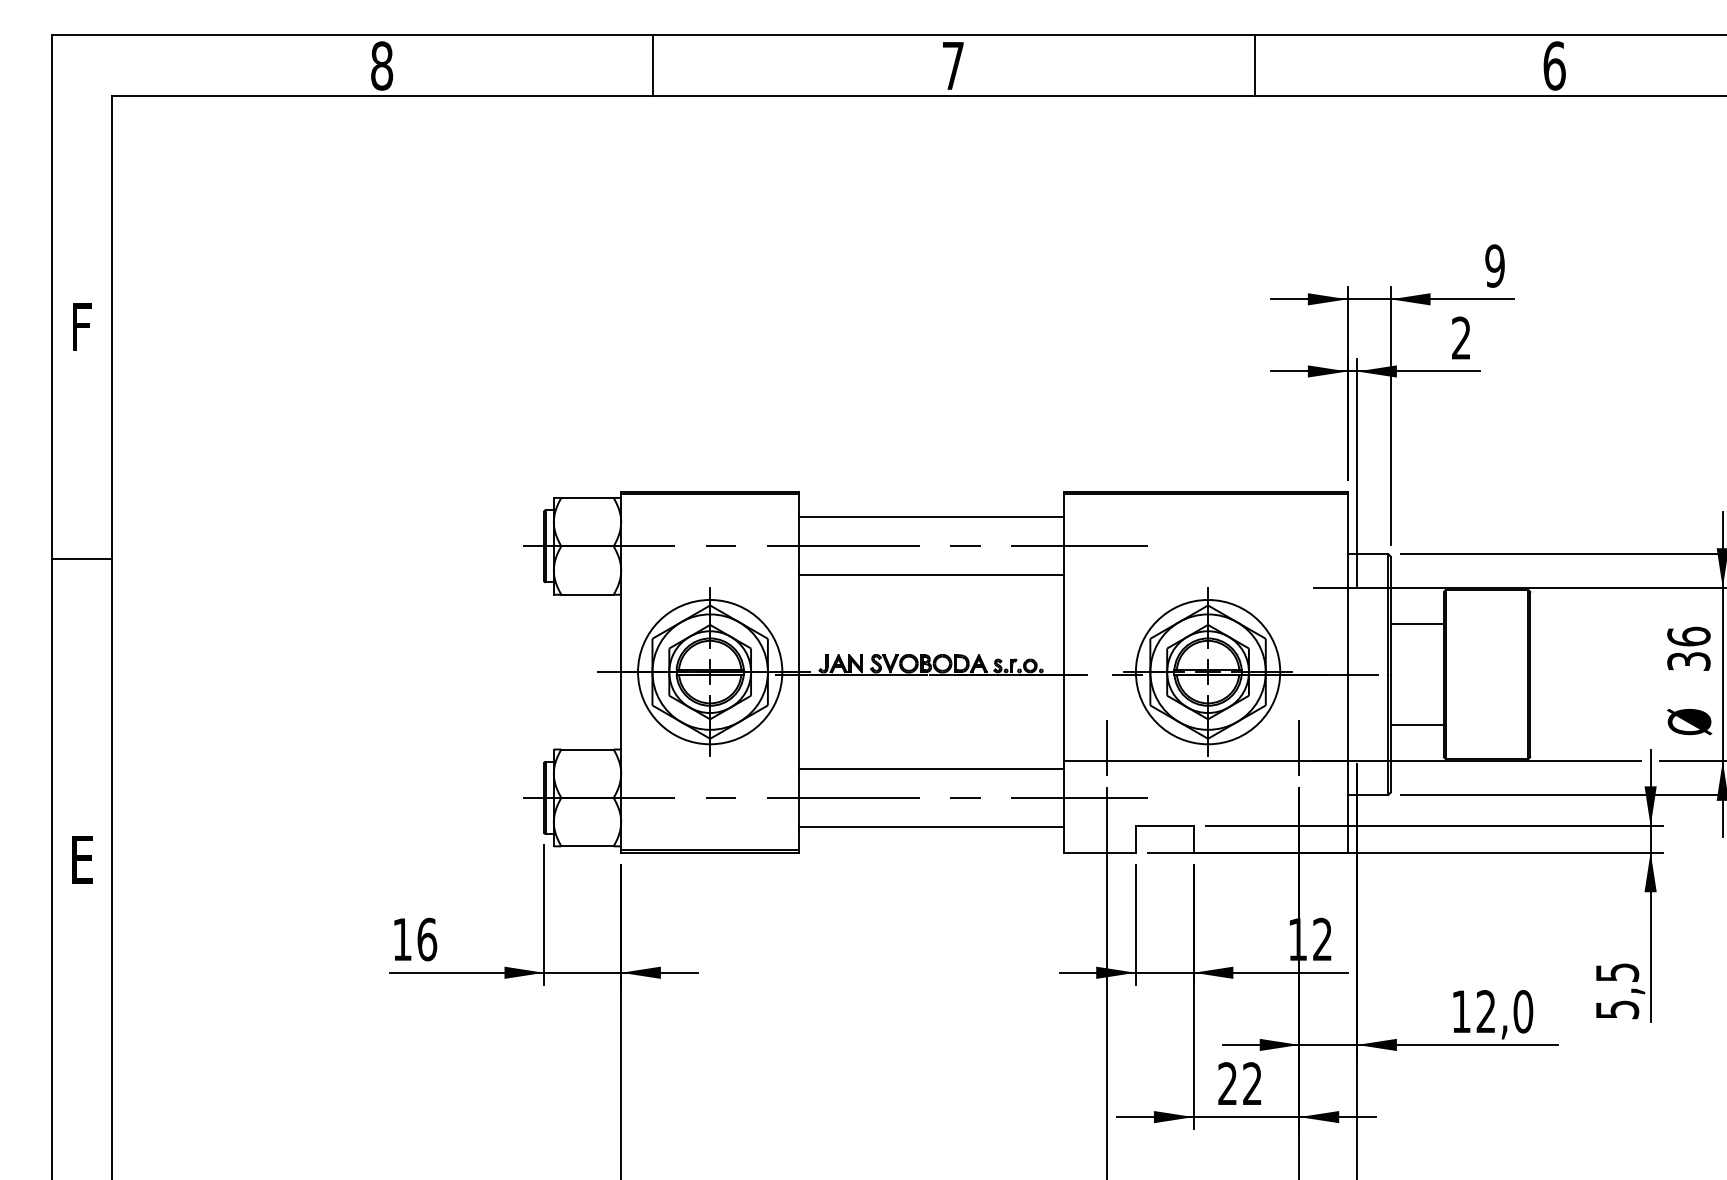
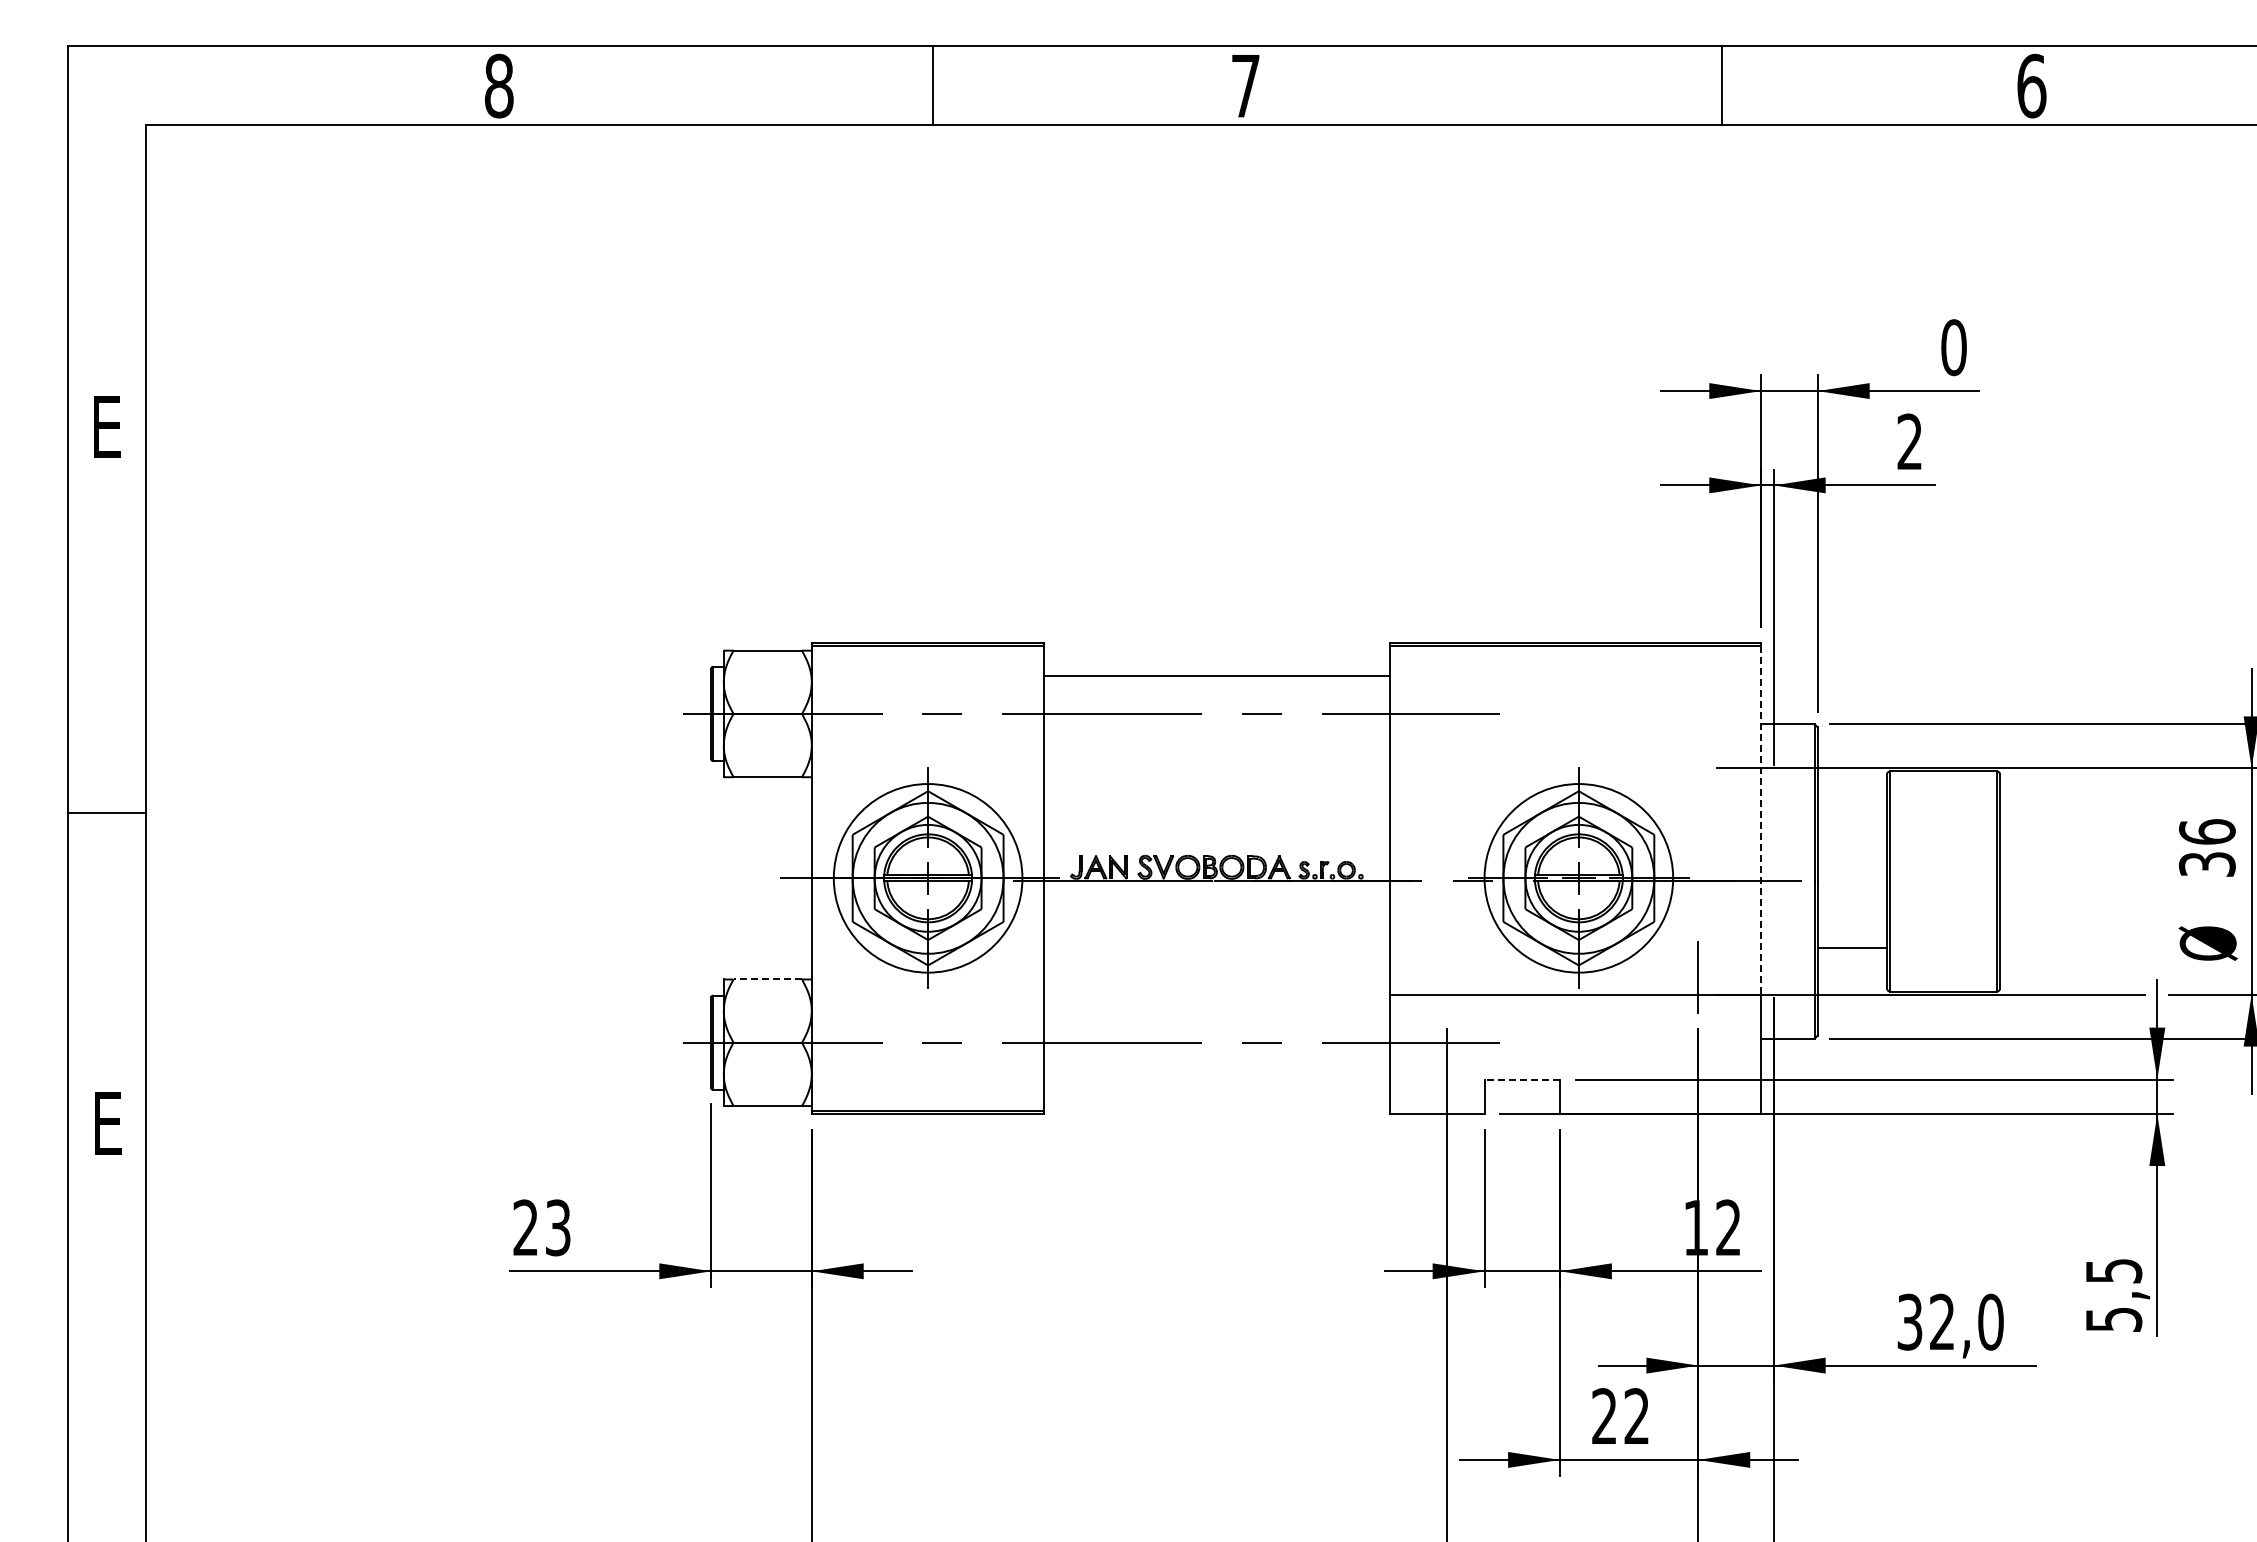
line: (653, 65) -> (932, 85), moved
line: (1254, 65) -> (1721, 85), moved
text: (1494, 265) -> (1953, 347), 9 -> 0
text: (82, 326) -> (107, 426), F -> E
line: (81, 558) -> (106, 812), moved
line: (931, 575) -> (1217, 751), removed
line: (1416, 624) -> (1851, 815), removed
line: (1347, 627) -> (1761, 820), solid -> dashed
line: (1106, 747) -> (1446, 977), removed
line: (587, 749) -> (767, 979), solid -> dashed
line: (931, 769) -> (1217, 1005), removed
line: (931, 826) -> (1217, 1080), removed
line: (1164, 826) -> (1522, 1079), solid -> dashed
text: (415, 939) -> (542, 1227), 16 -> 23
text: (1461, 1011) -> (1909, 1321), 12,0 -> 32,0

